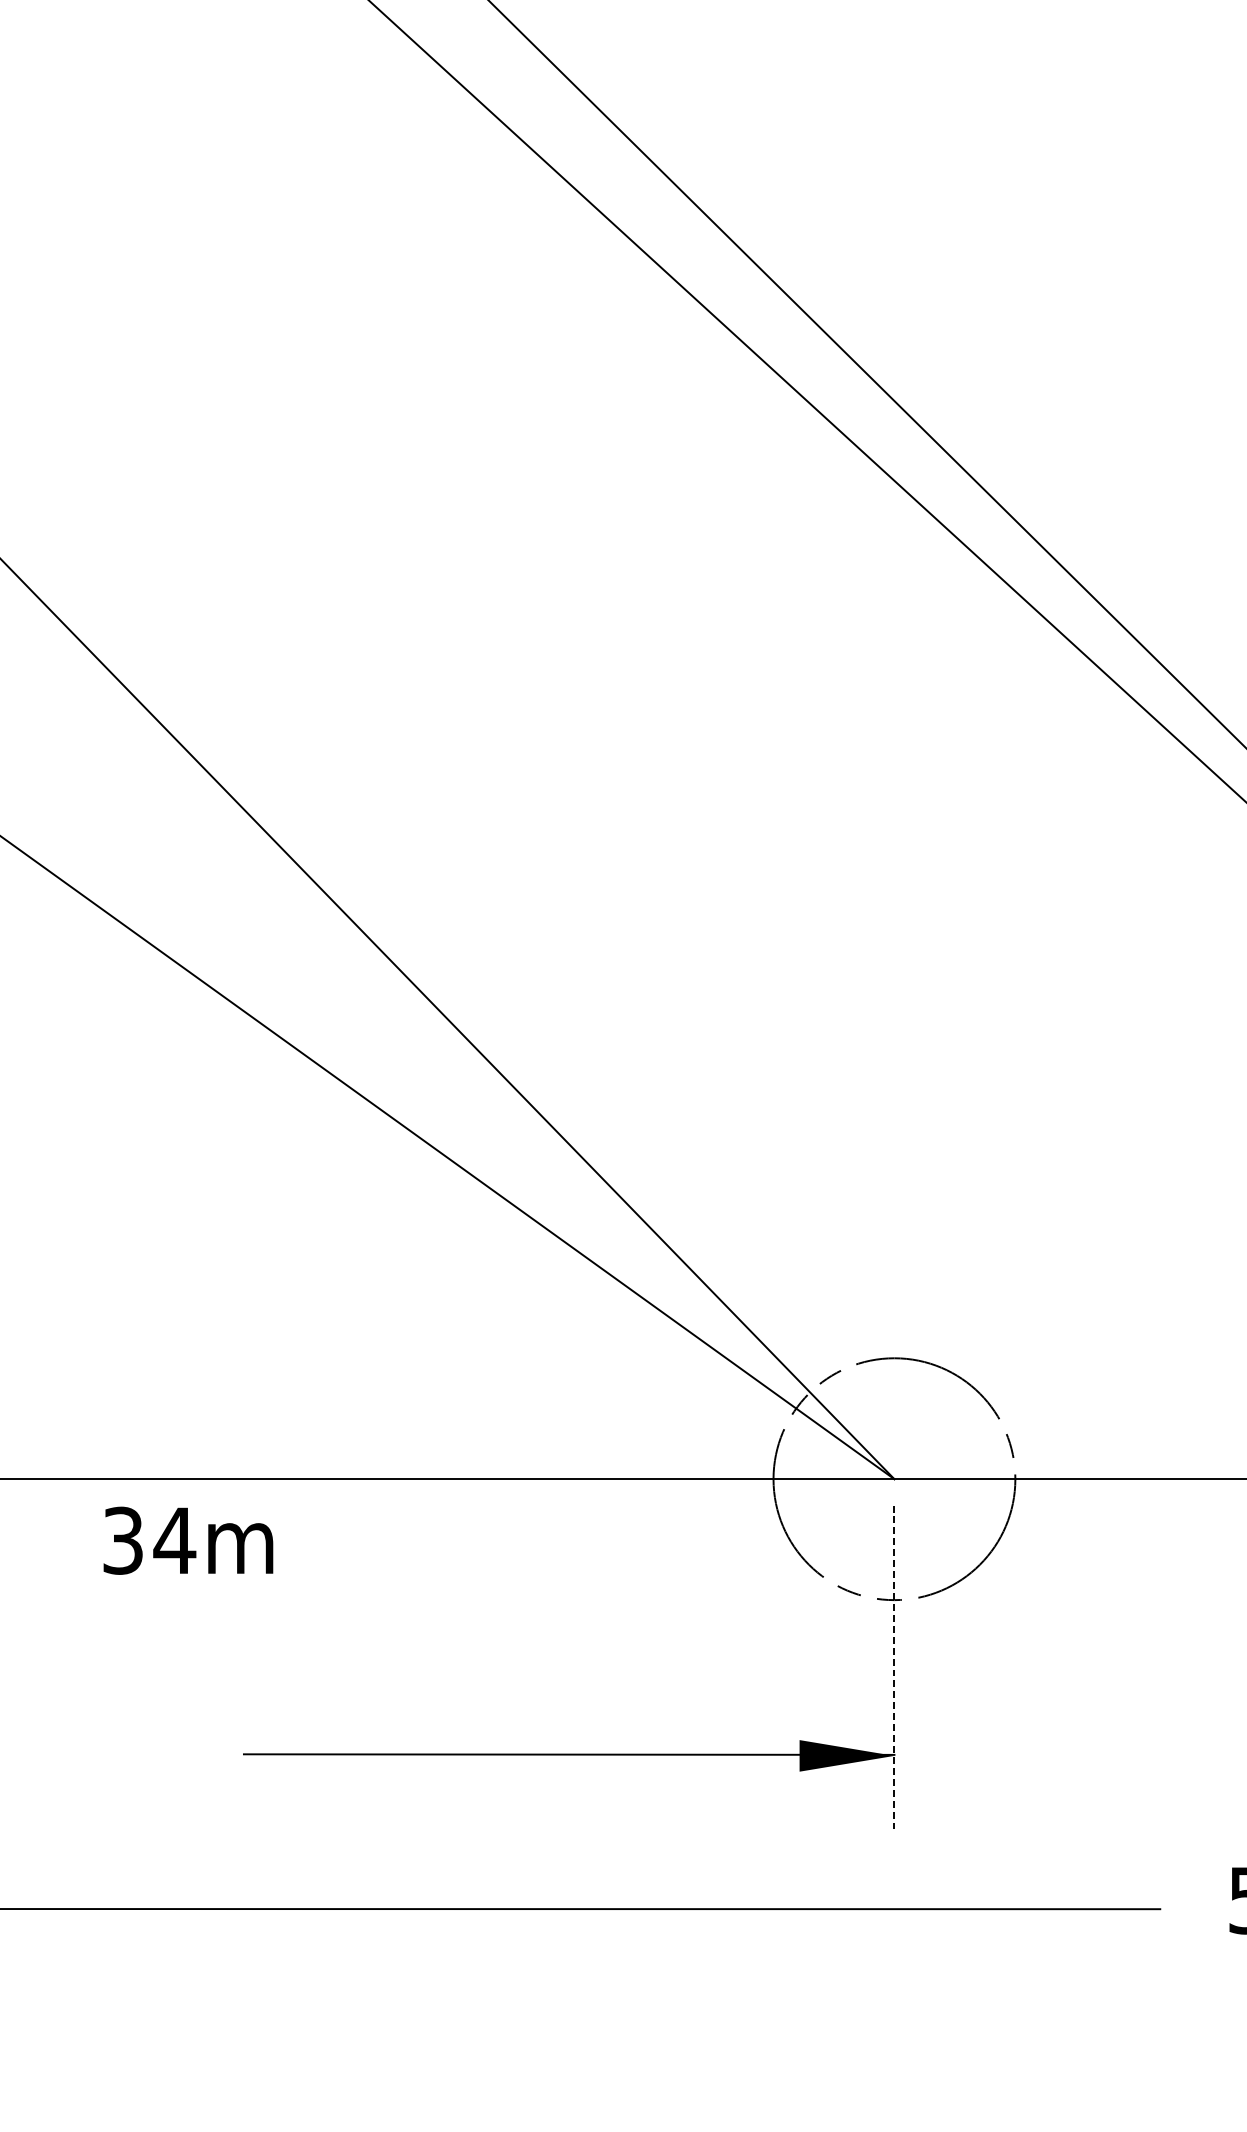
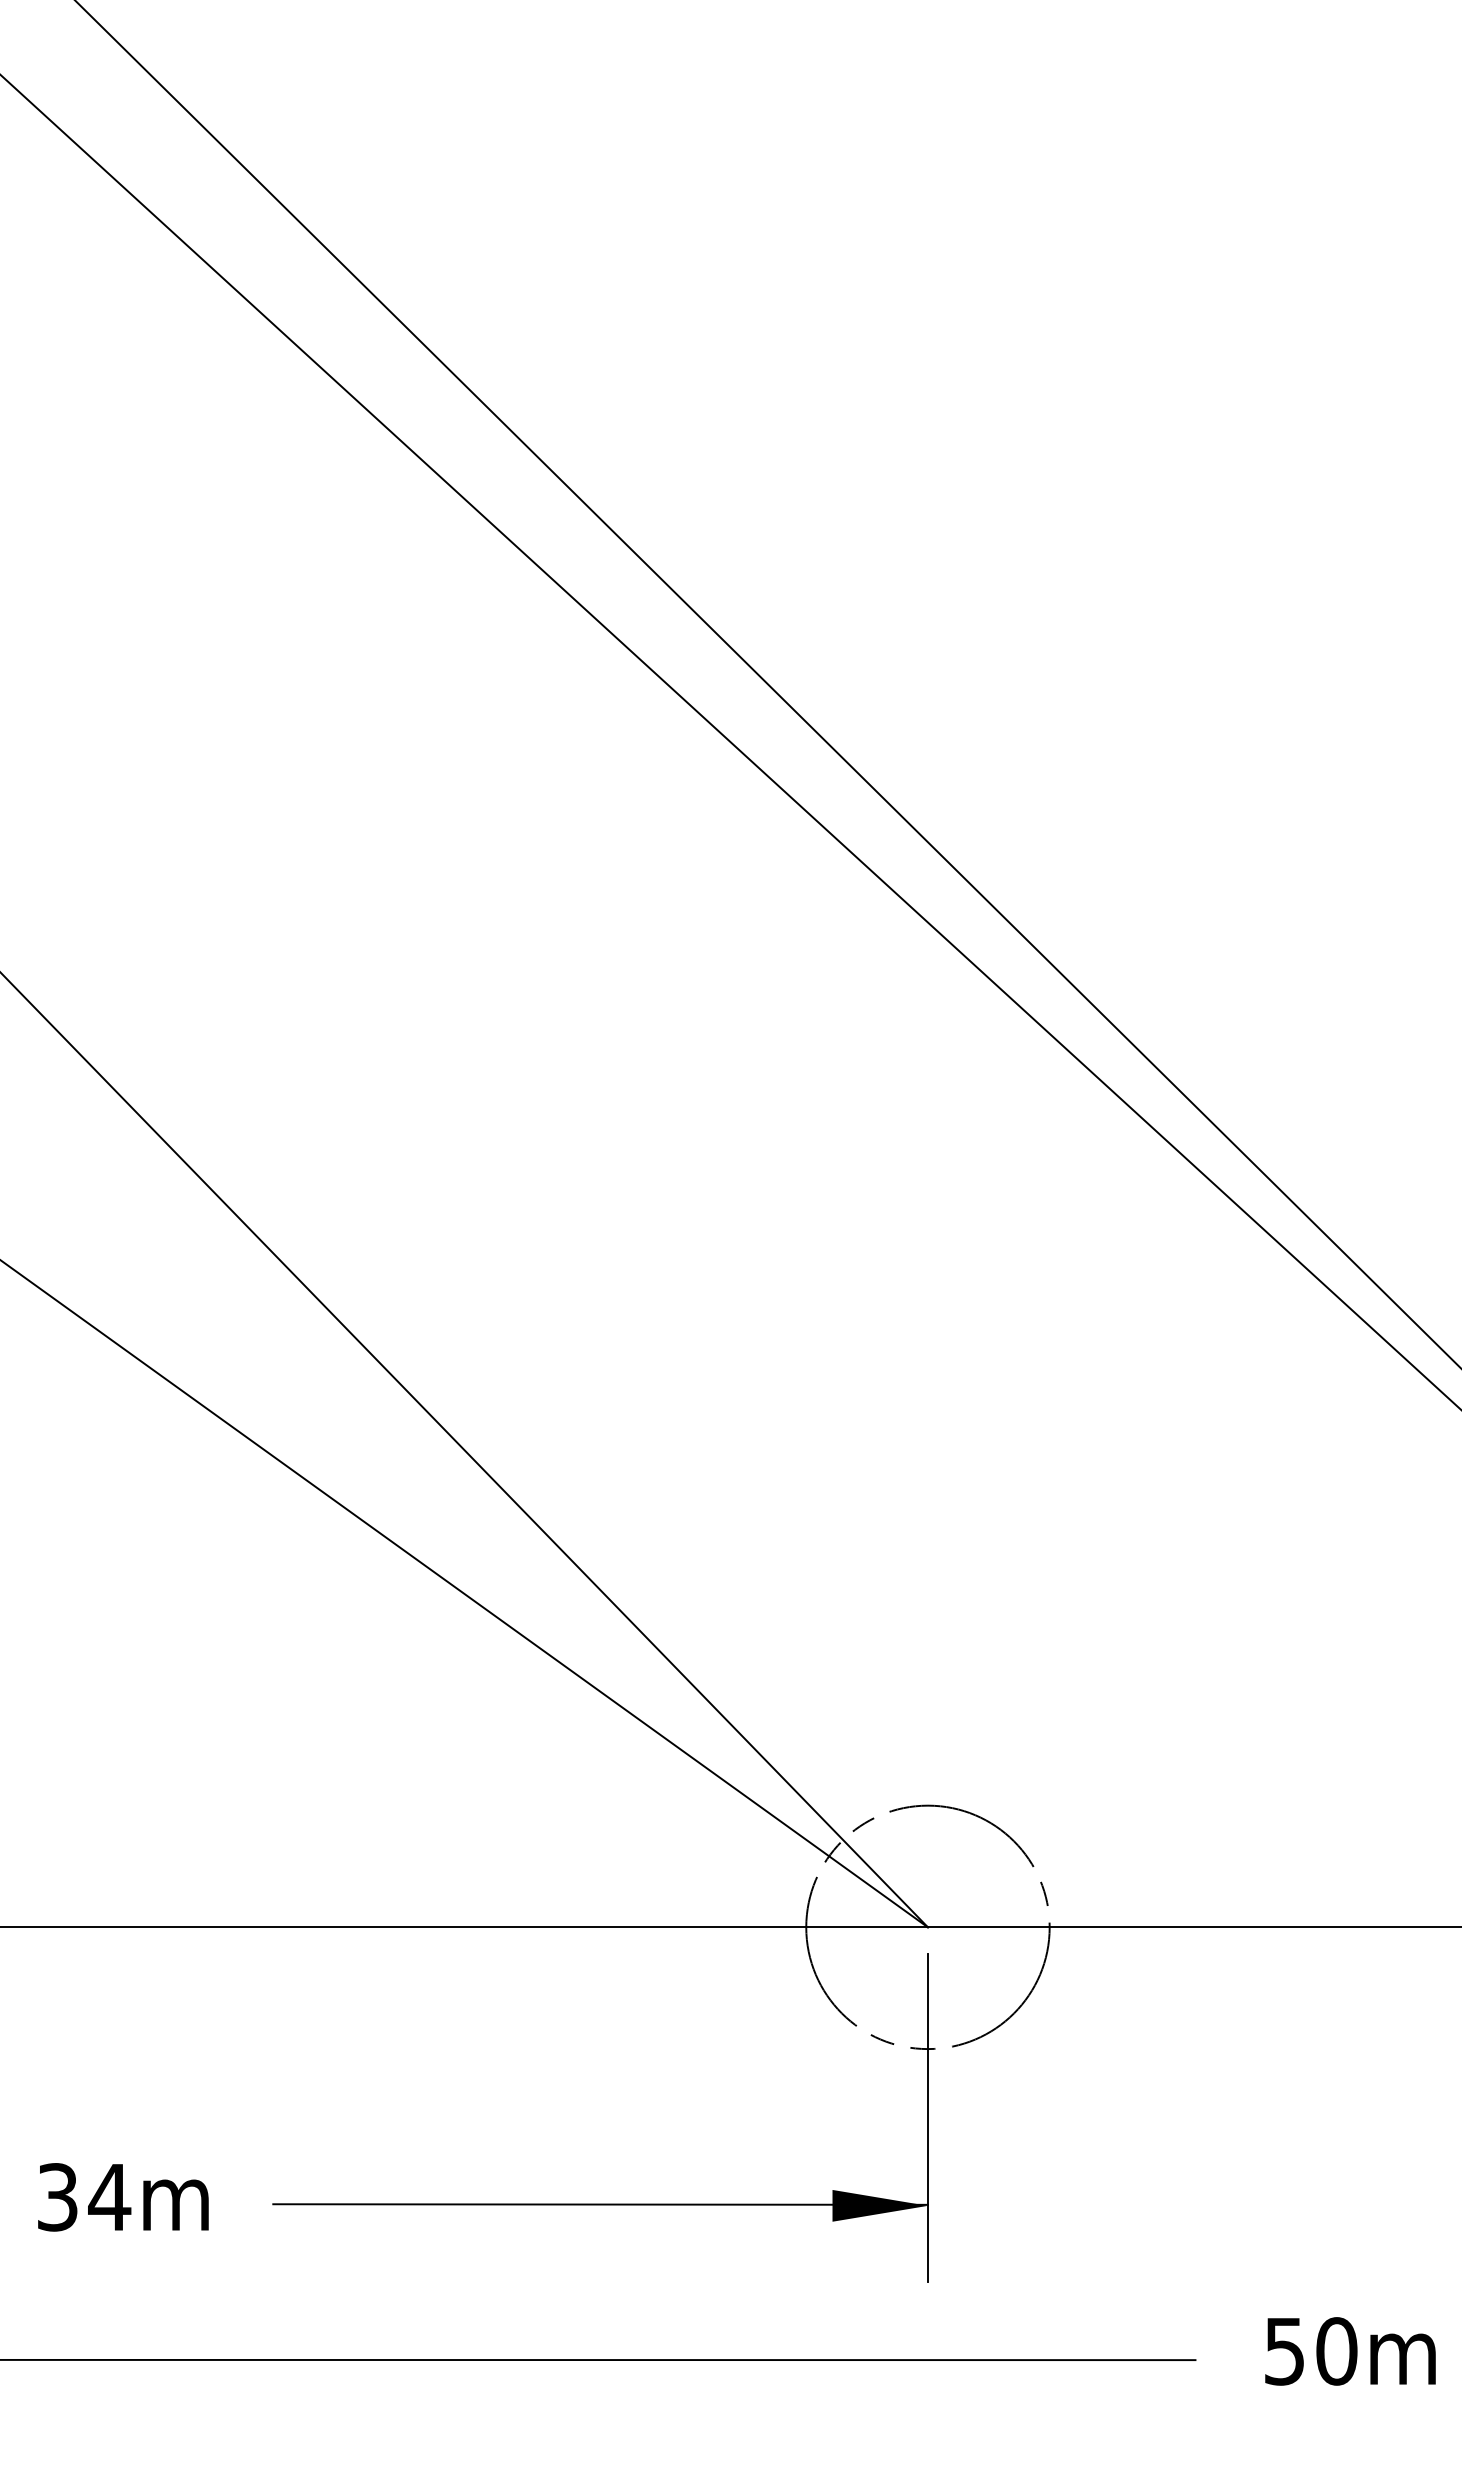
text: (188, 1540) -> (123, 2197), moved
line: (893, 1669) -> (927, 2118), dashed -> solid

